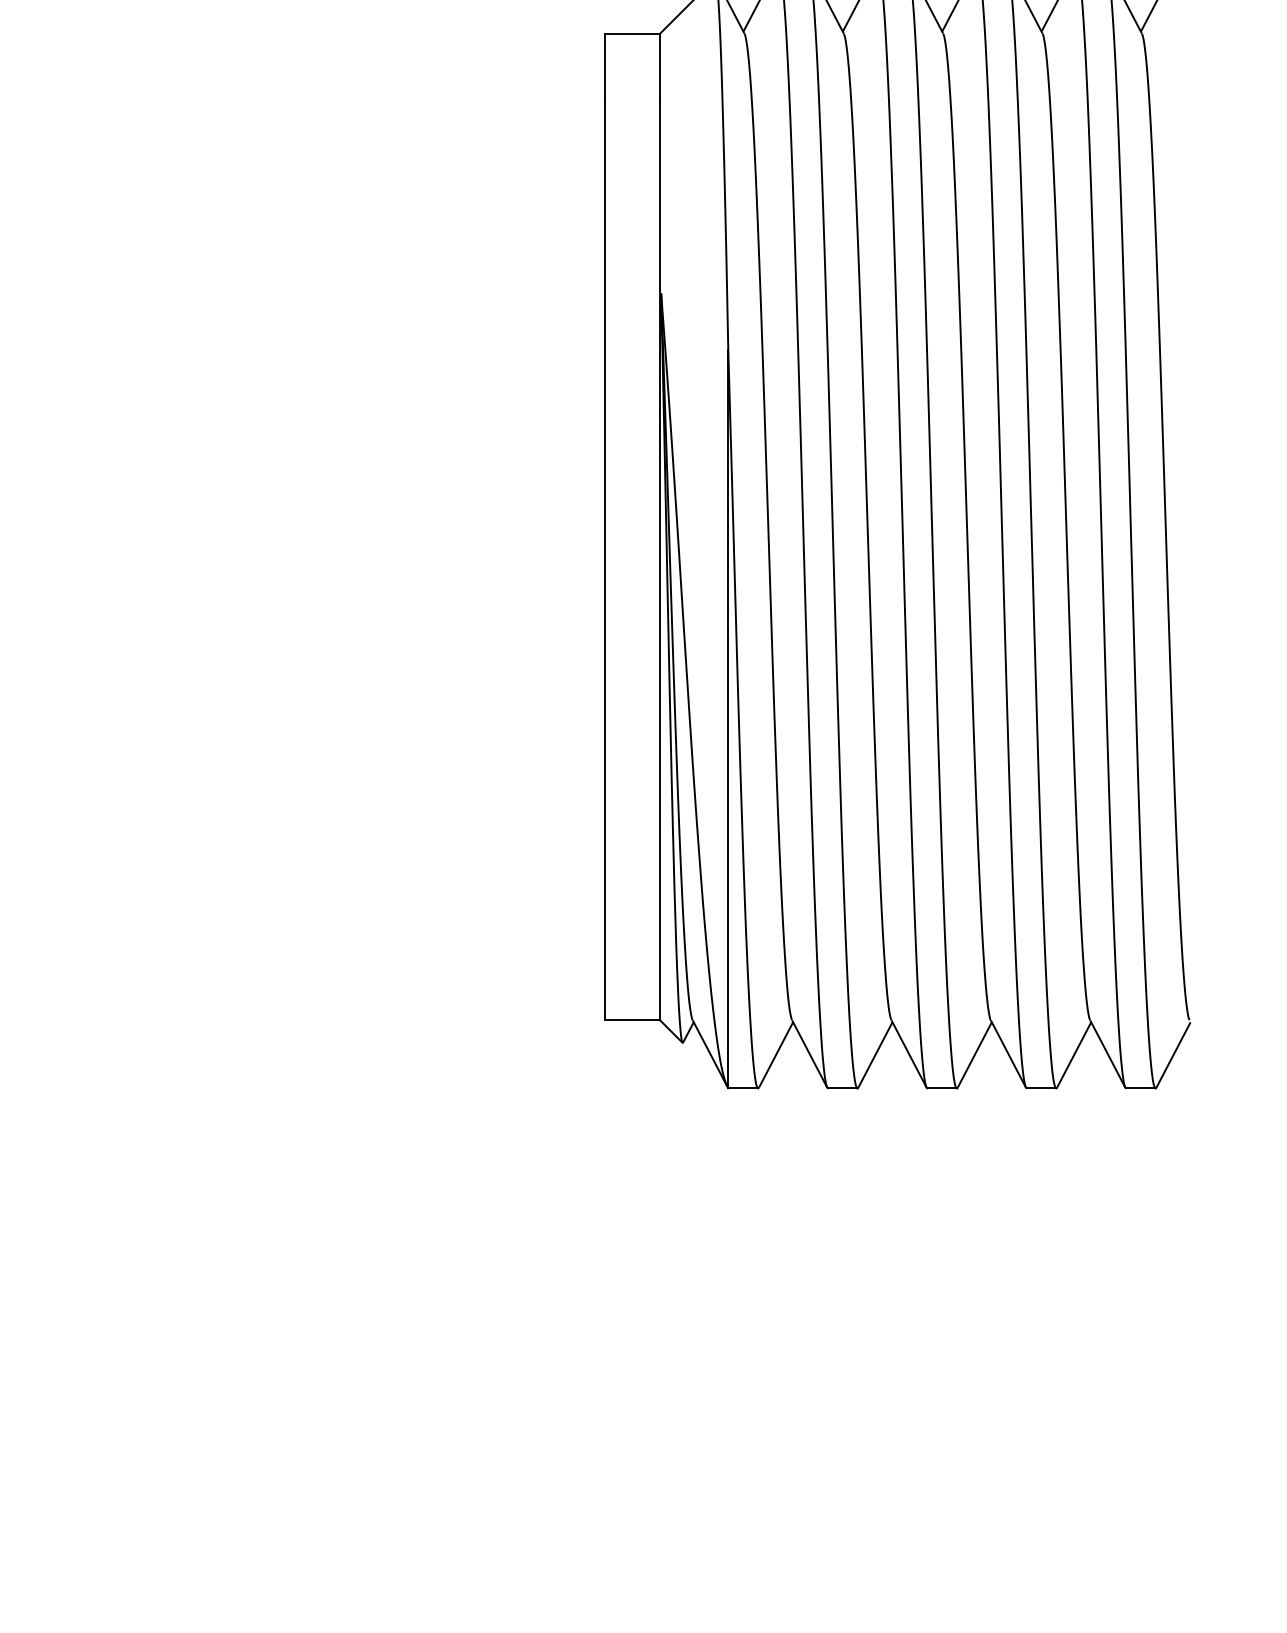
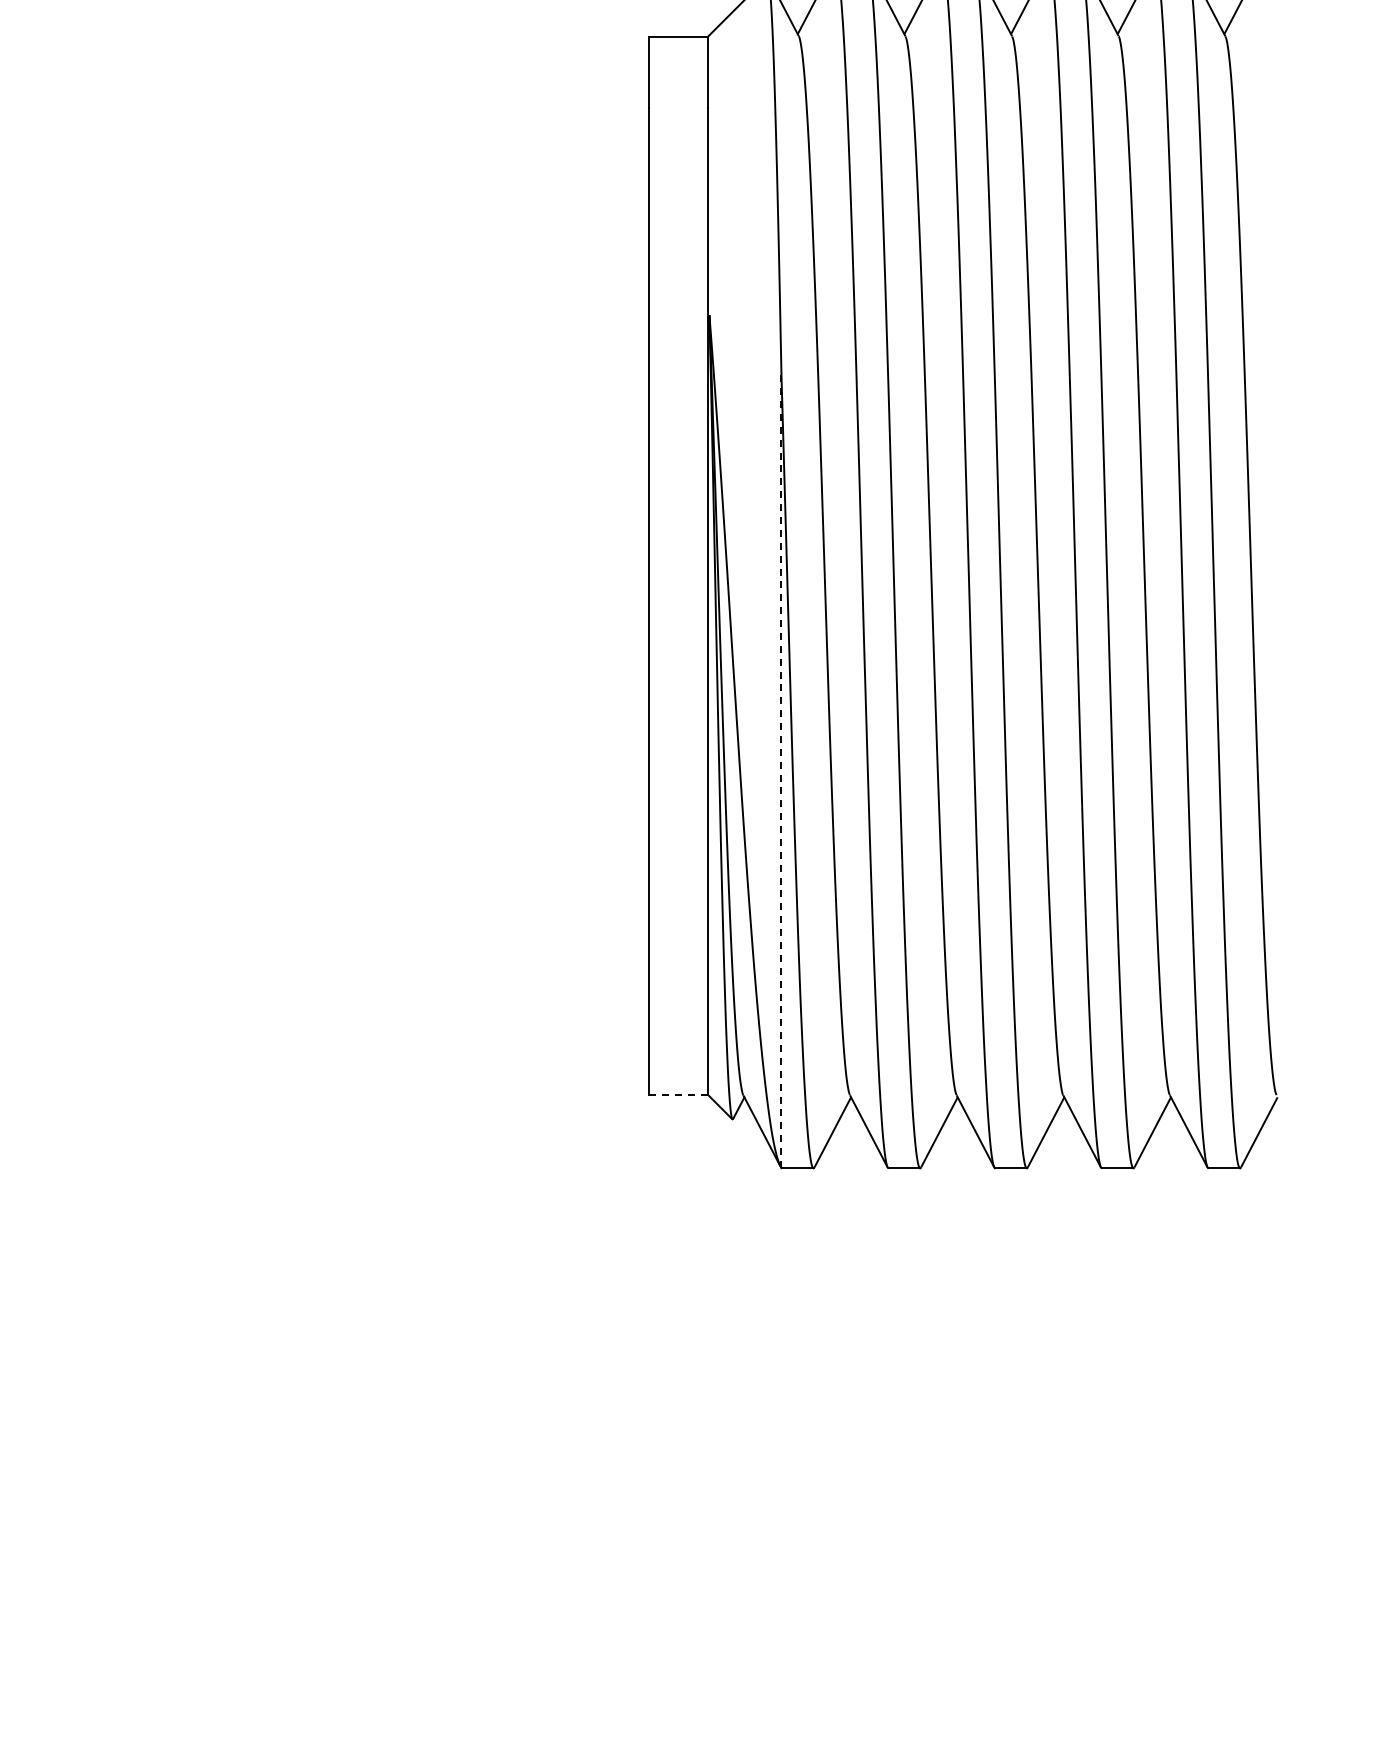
line: (728, 719) -> (781, 772), solid -> dashed
line: (633, 1019) -> (679, 1094), solid -> dashed

